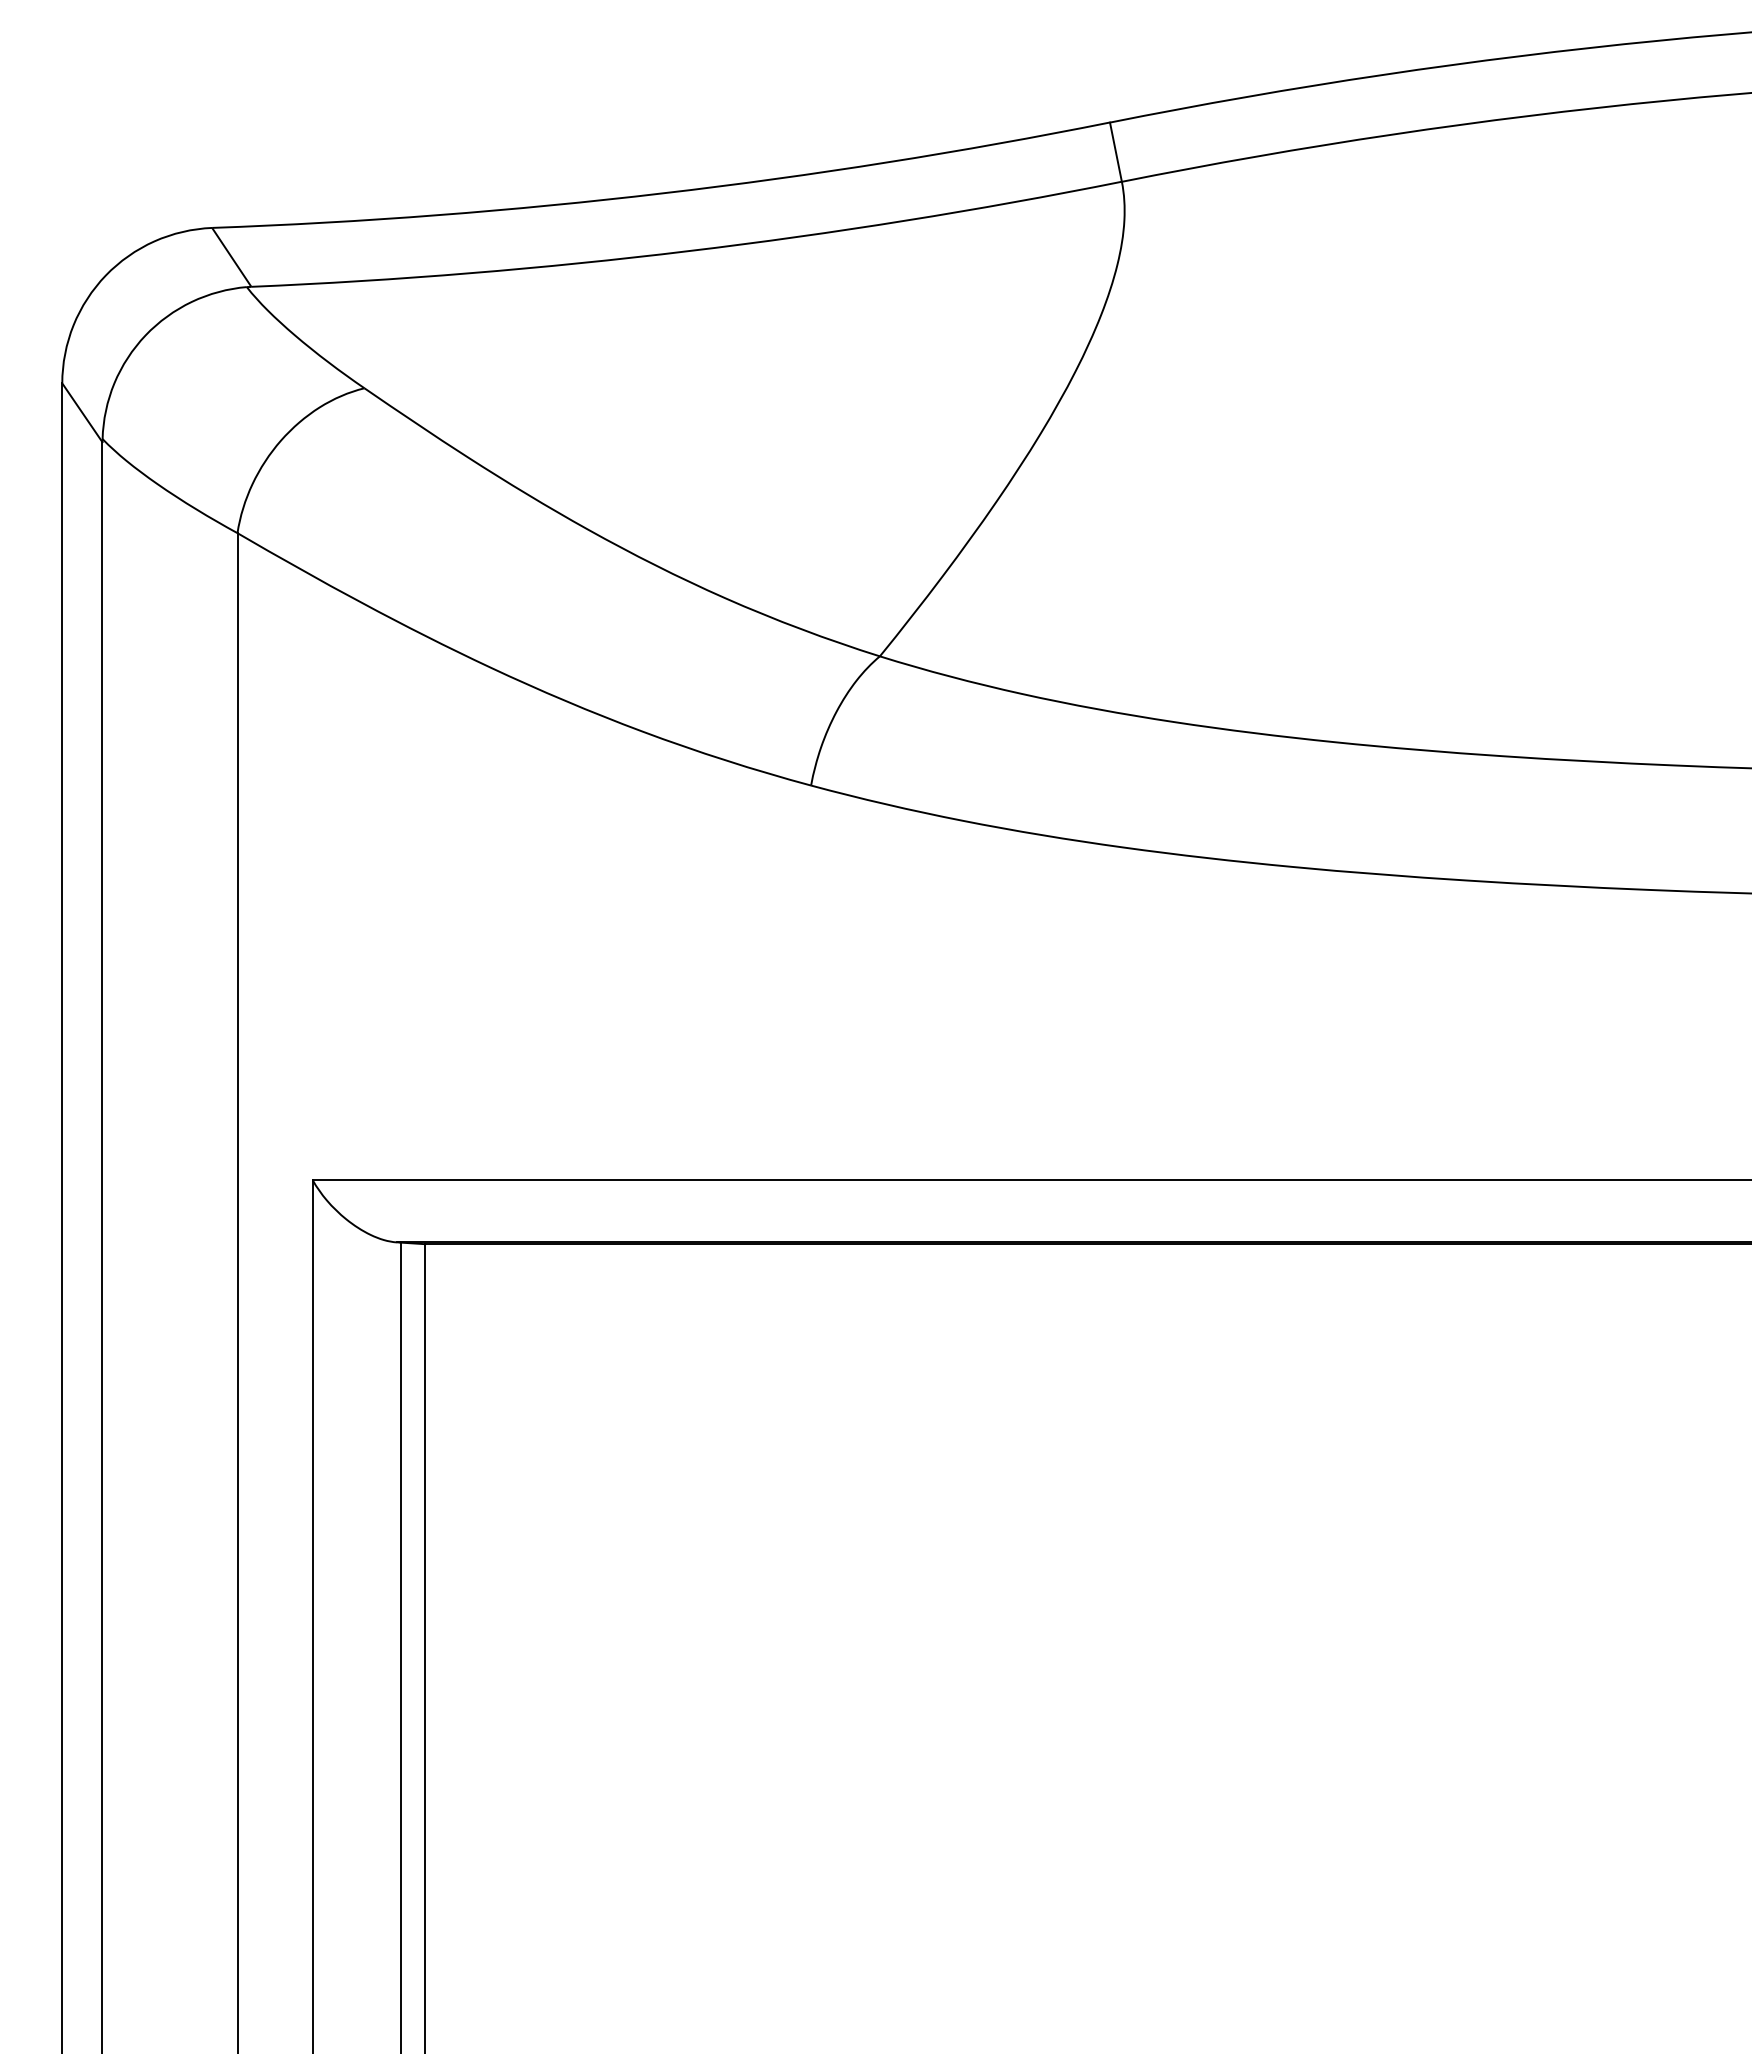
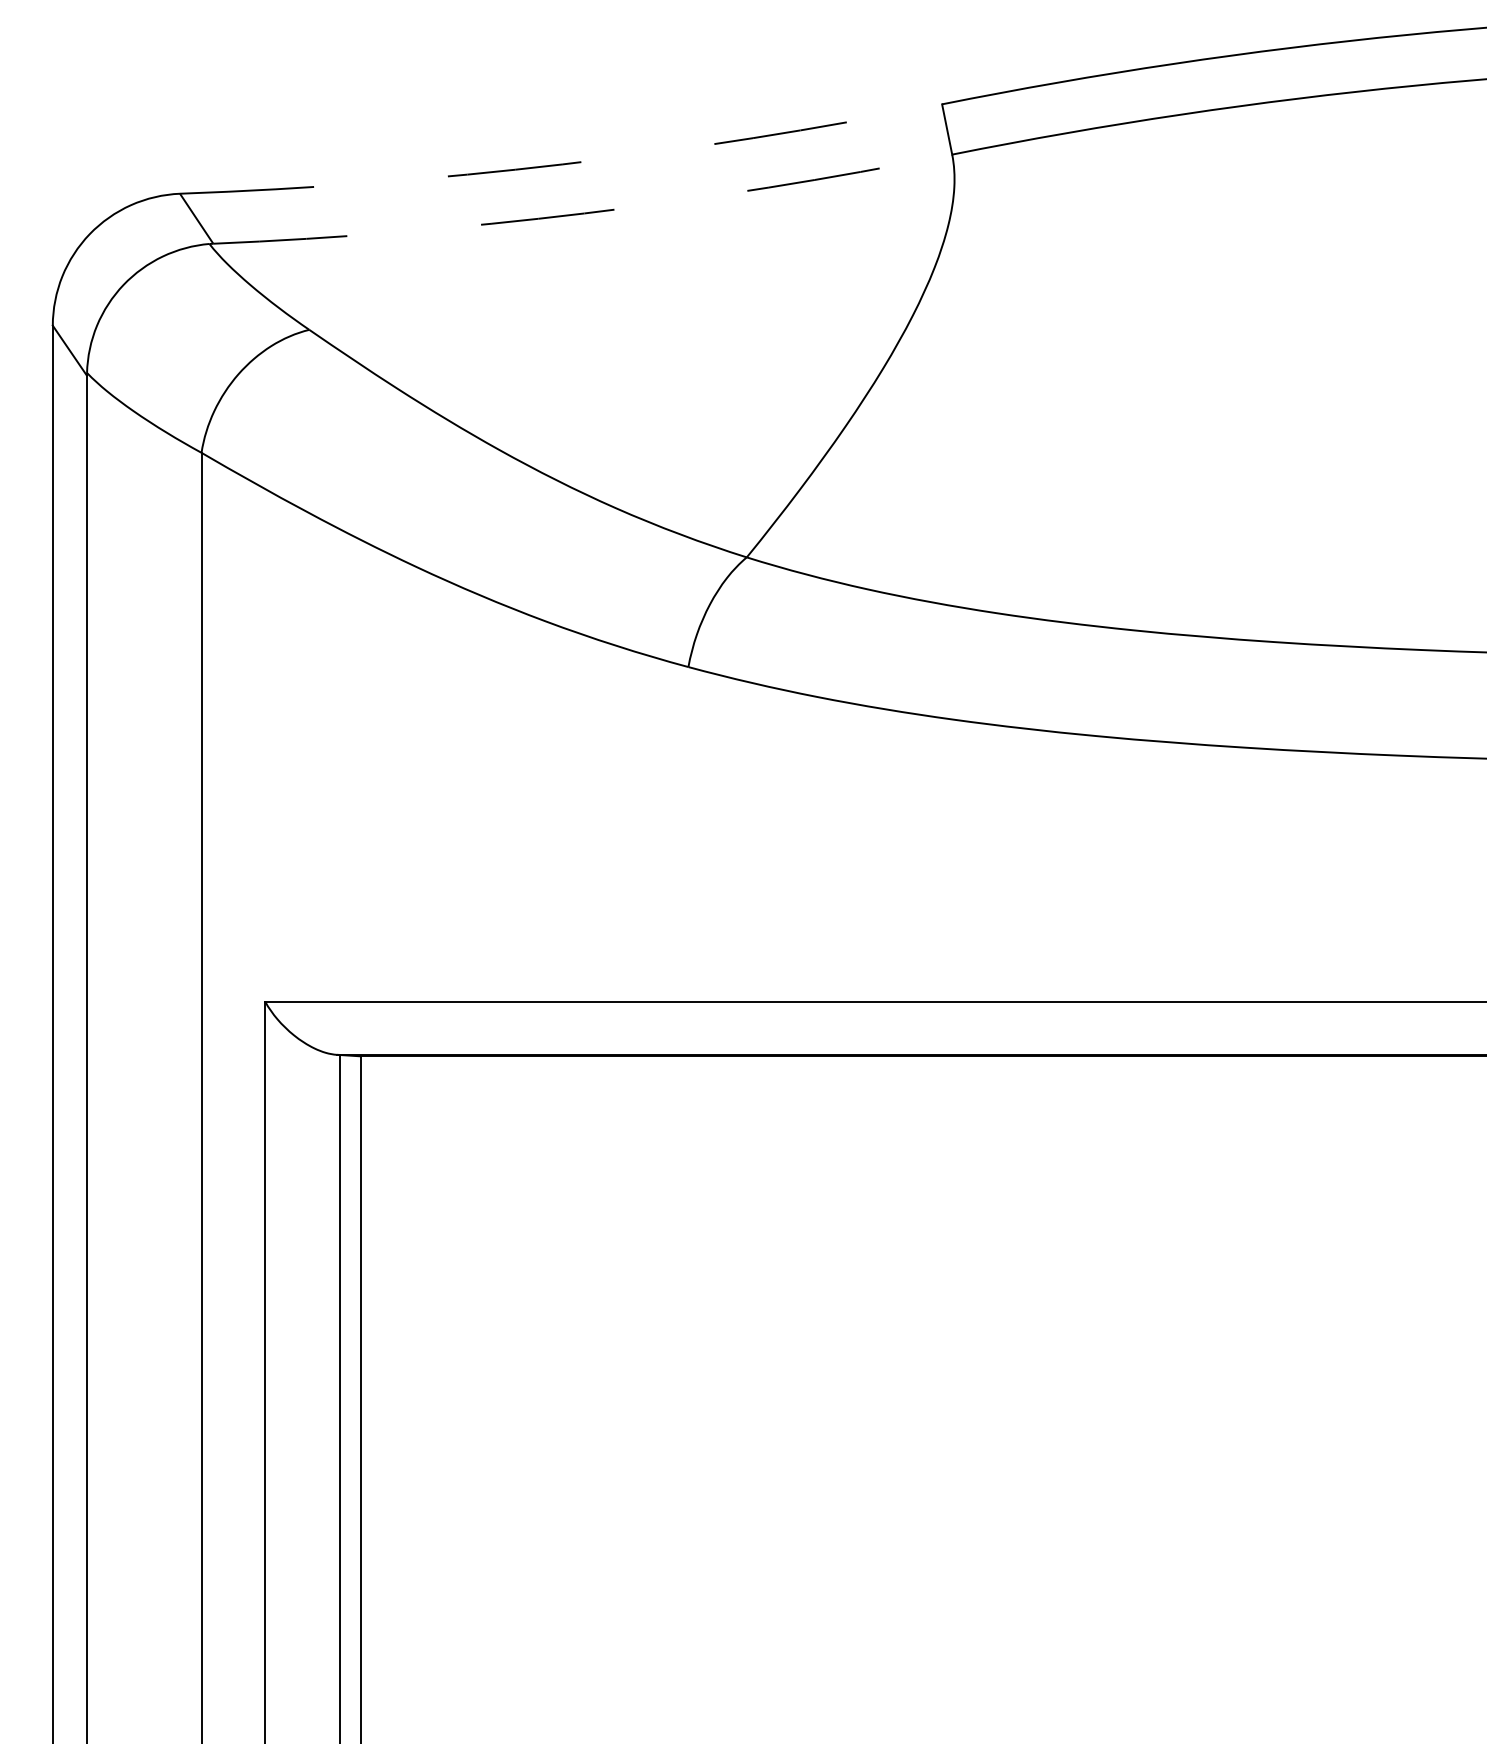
arc: (663, 193) -> (563, 164), solid -> dashed
arc: (688, 251) -> (584, 213), solid -> dashed

